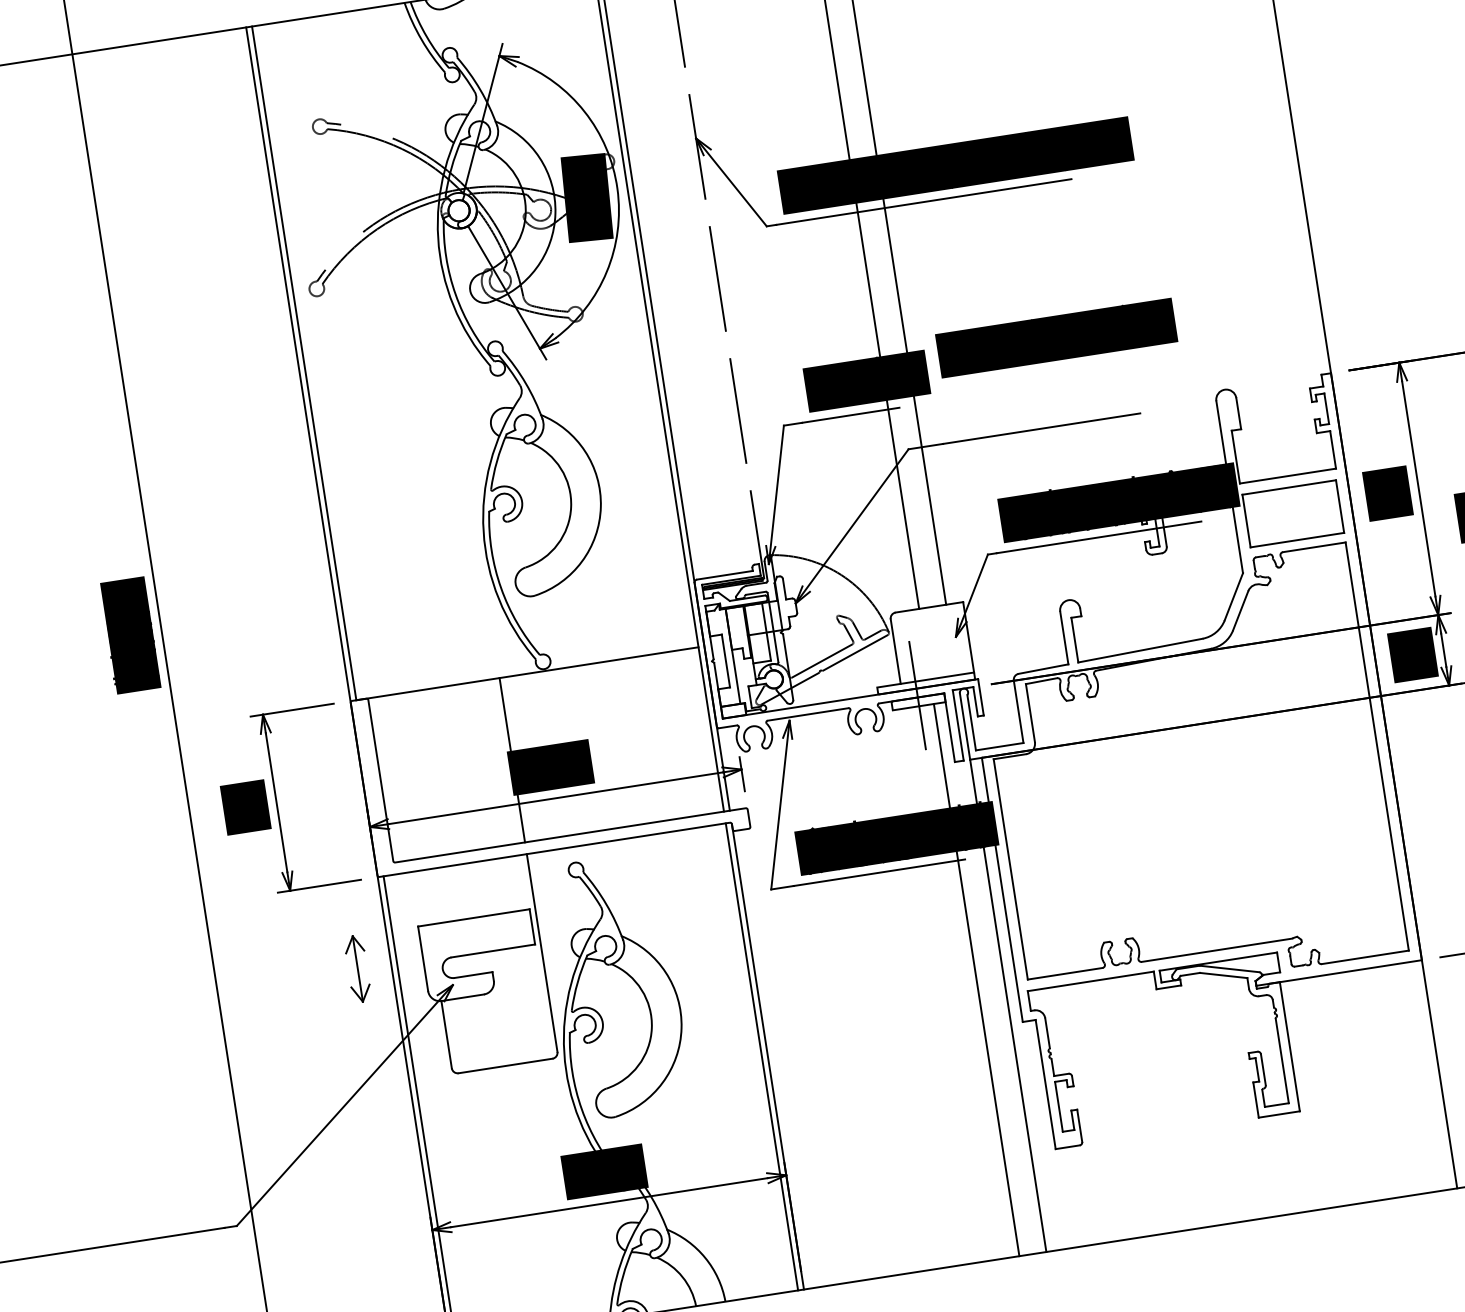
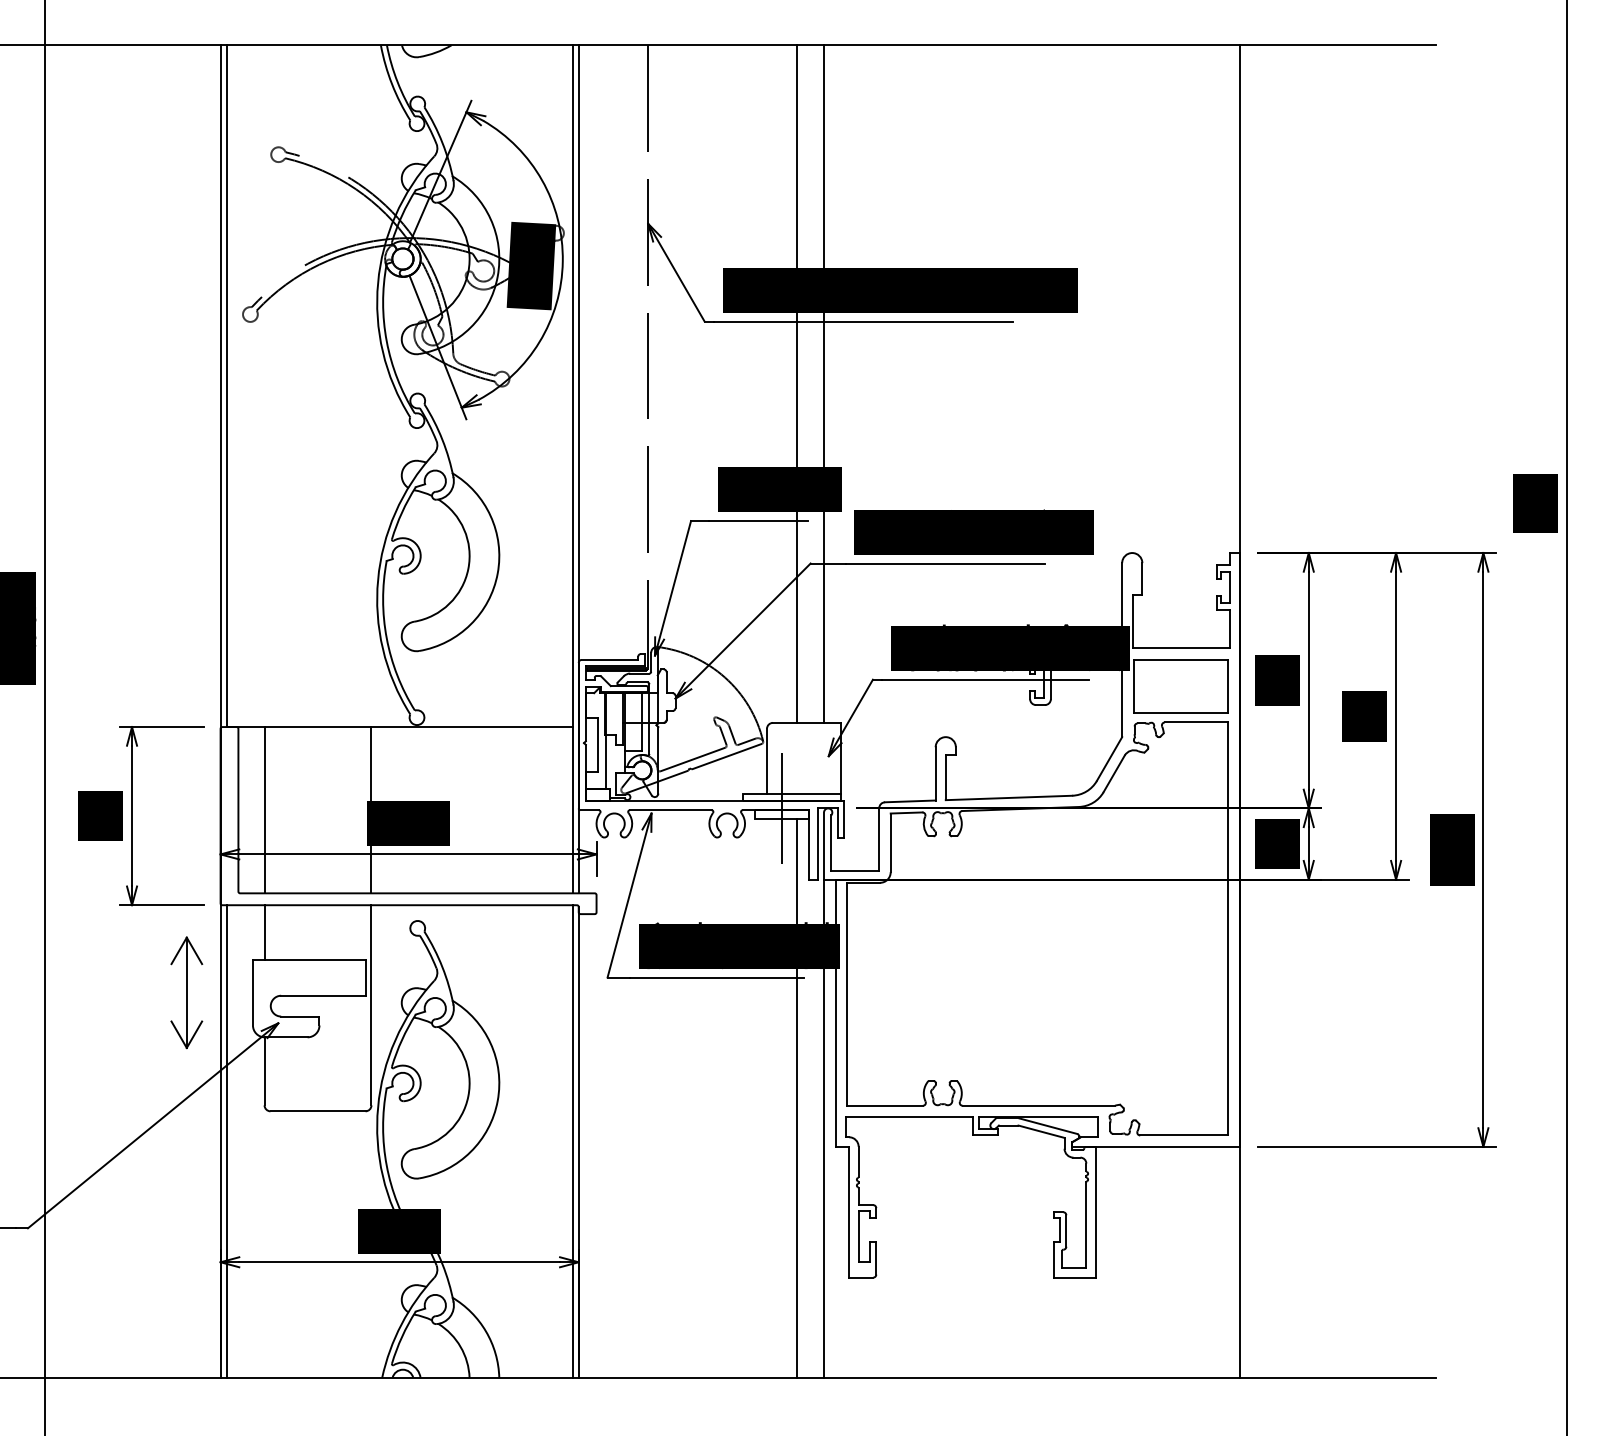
text: (1056, 337) -> (973, 531), moved
line: (406, 776) -> (264, 810), added
line: (425, 897) -> (264, 932), added
part: (357, 968) -> (186, 992), size x1.67

